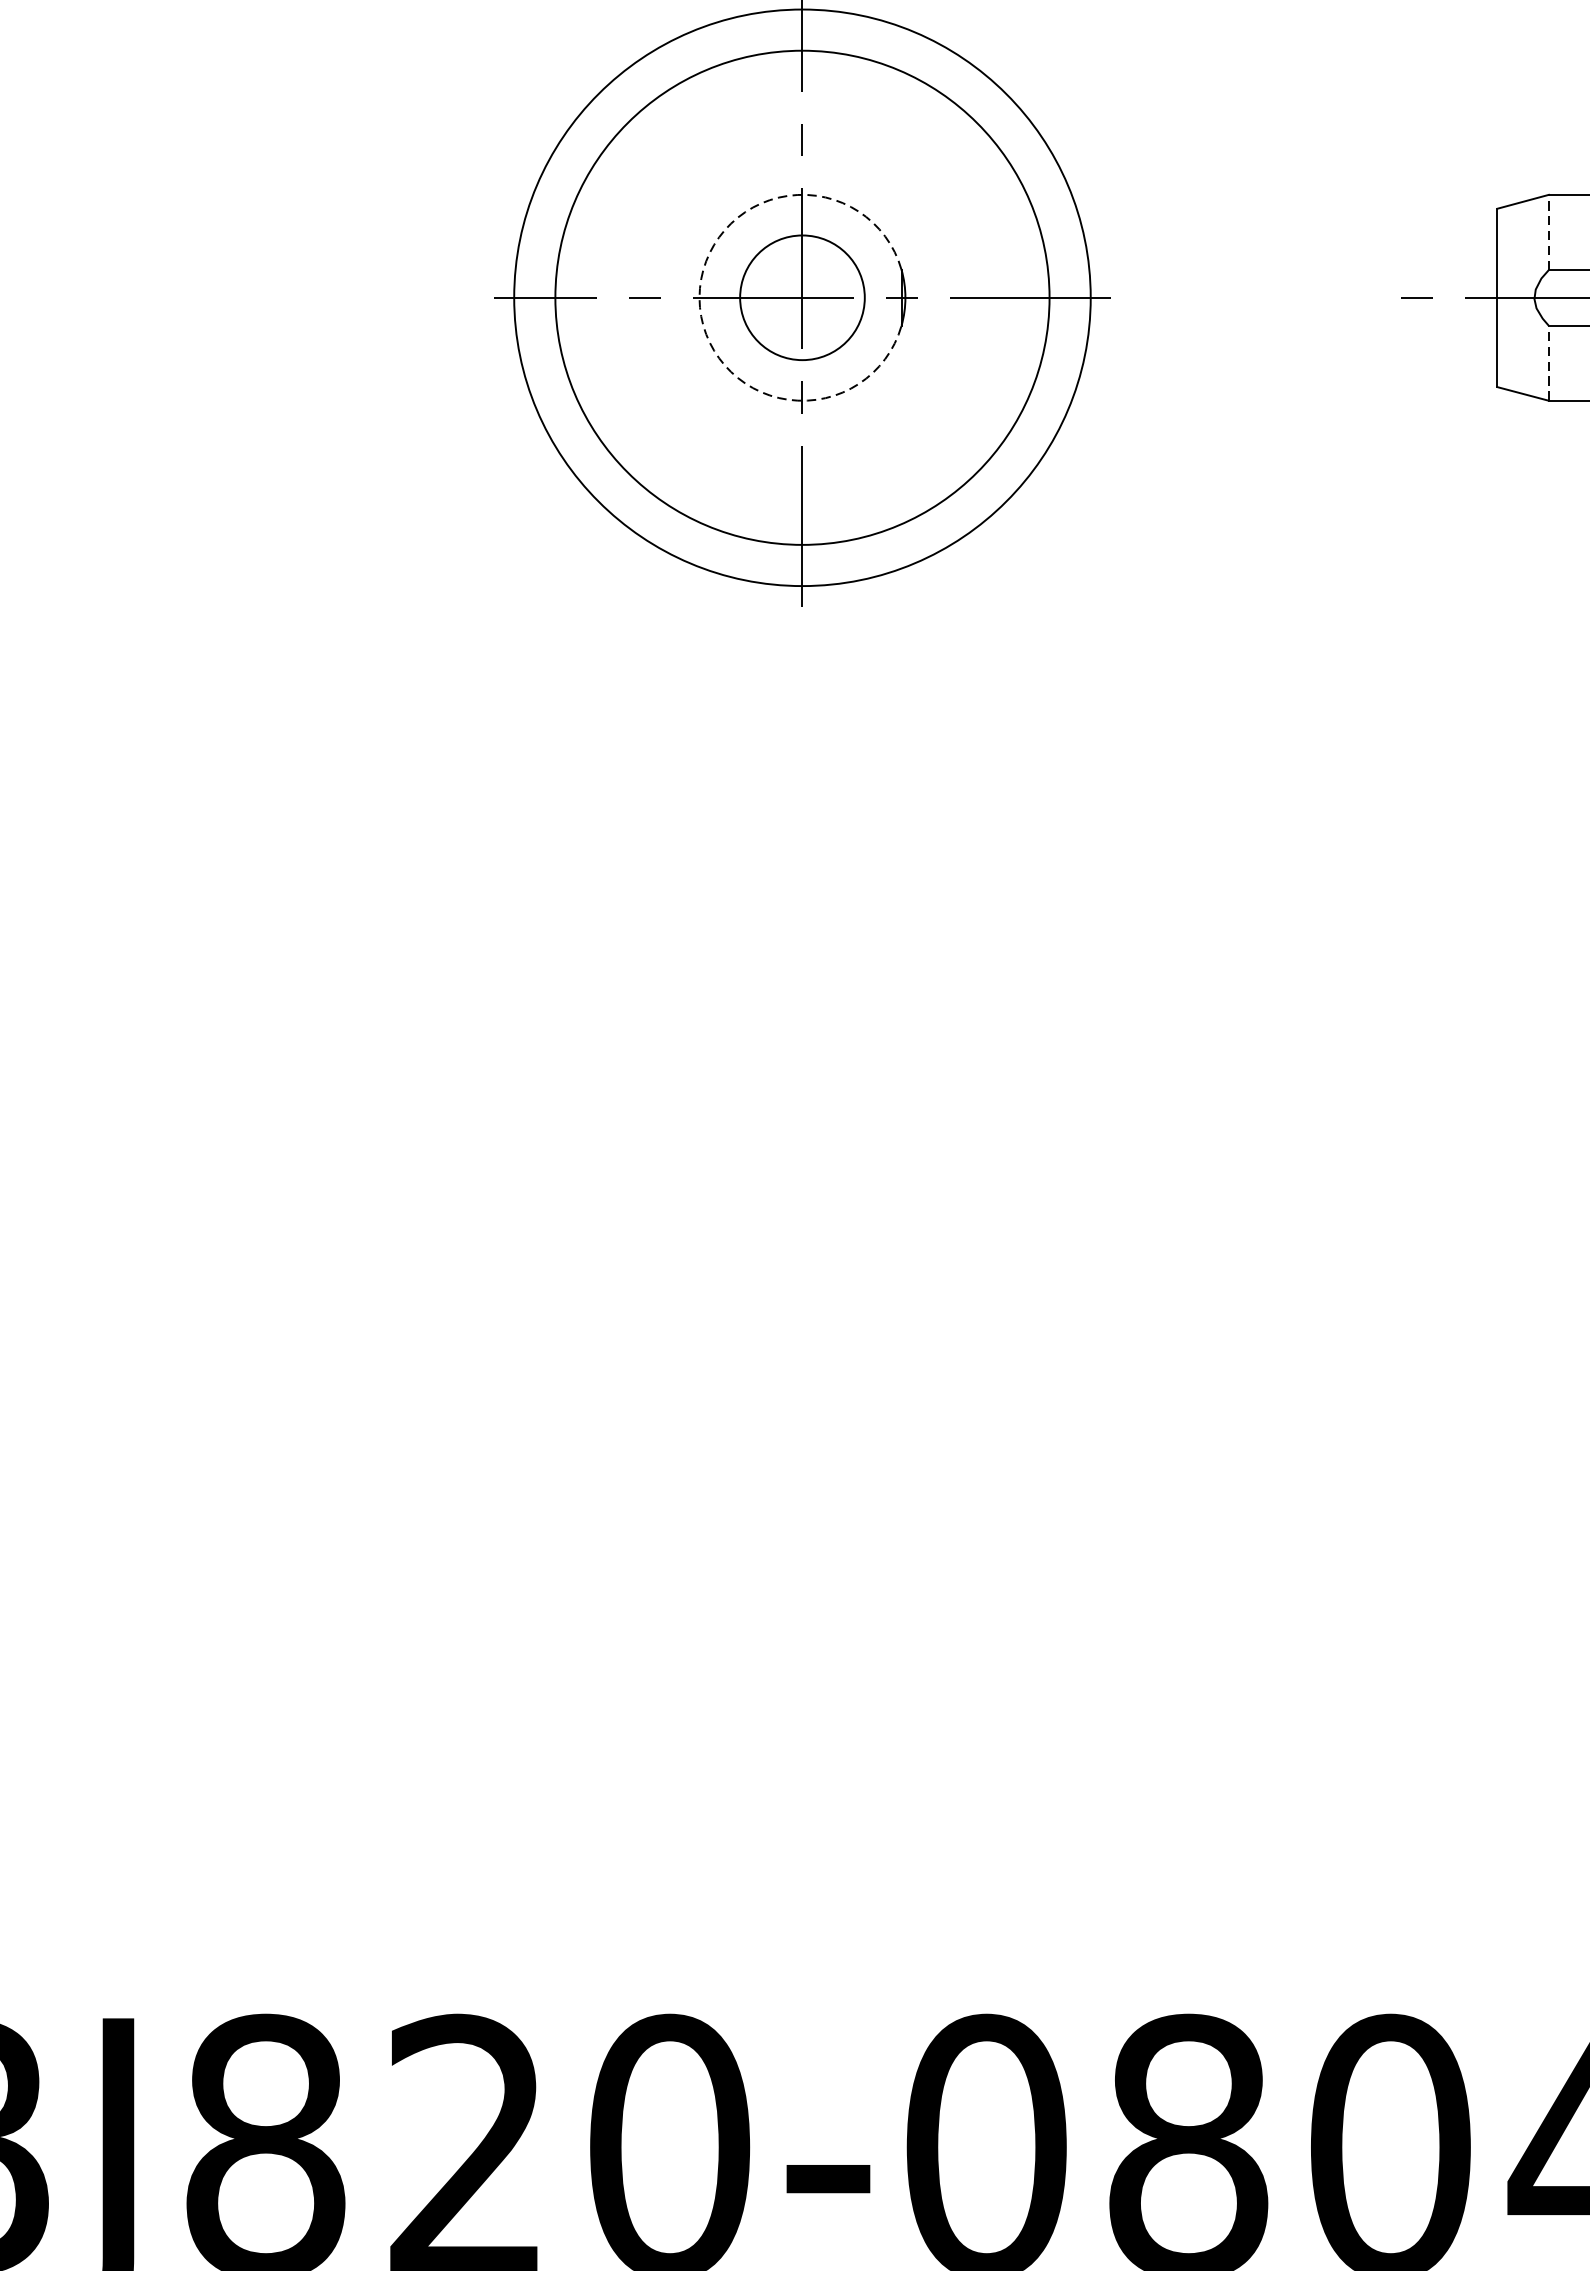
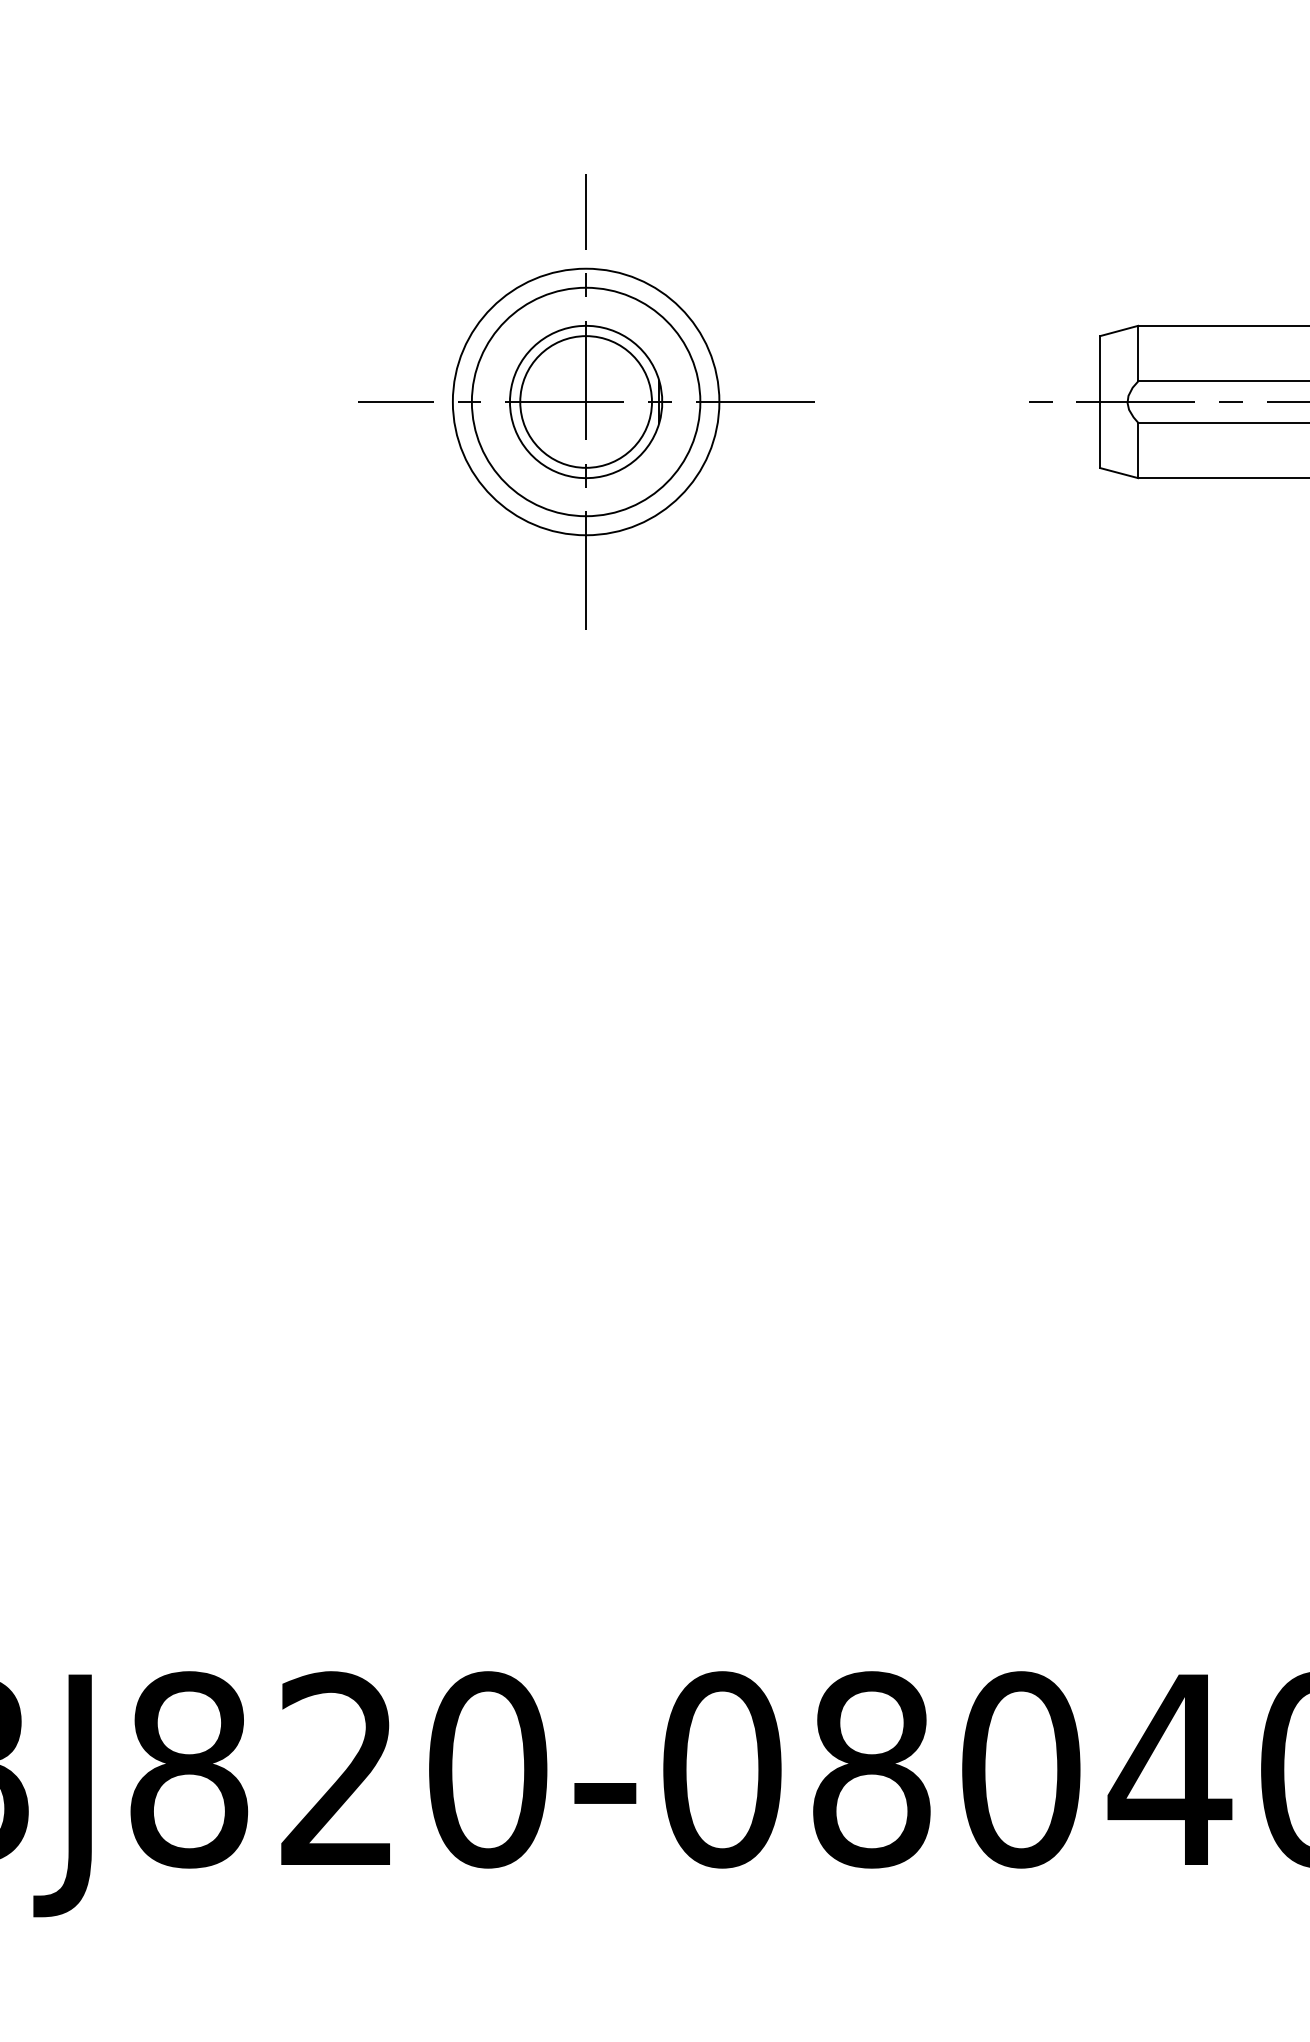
line: (1549, 232) -> (1138, 353), dashed -> solid
circle: (801, 297) -> (585, 401), size x0.62
circle: (801, 297) -> (585, 401), size x0.62
circle: (801, 297) -> (585, 401), size x1.43
arc: (698, 298) -> (509, 402), dashed -> solid
line: (1549, 363) -> (1138, 450), dashed -> solid

